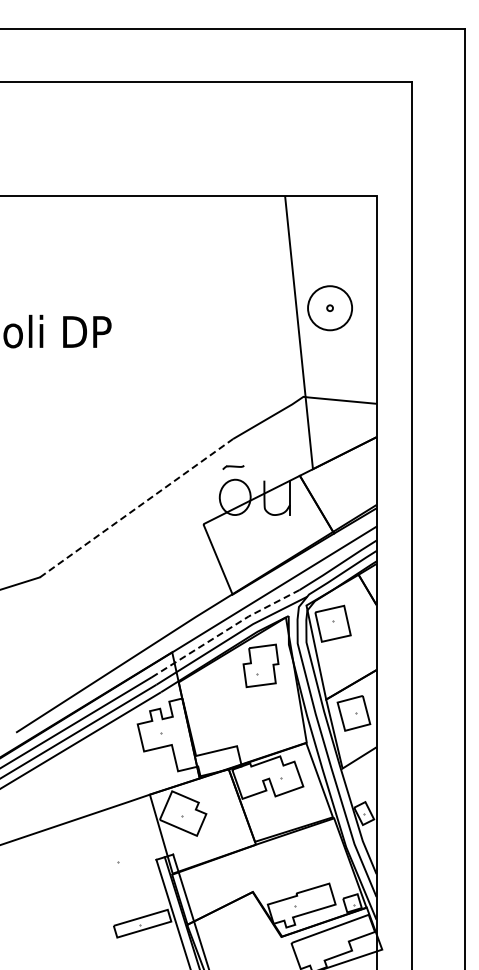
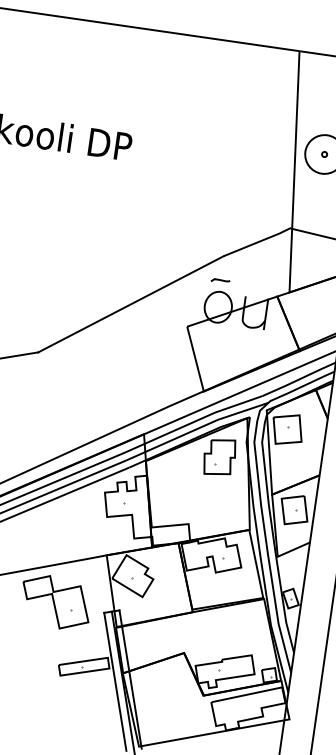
line: (136, 508) -> (130, 304), dashed -> solid
line: (225, 631) -> (193, 422), dashed -> solid
part: (100, 855) -> (56, 602), added

